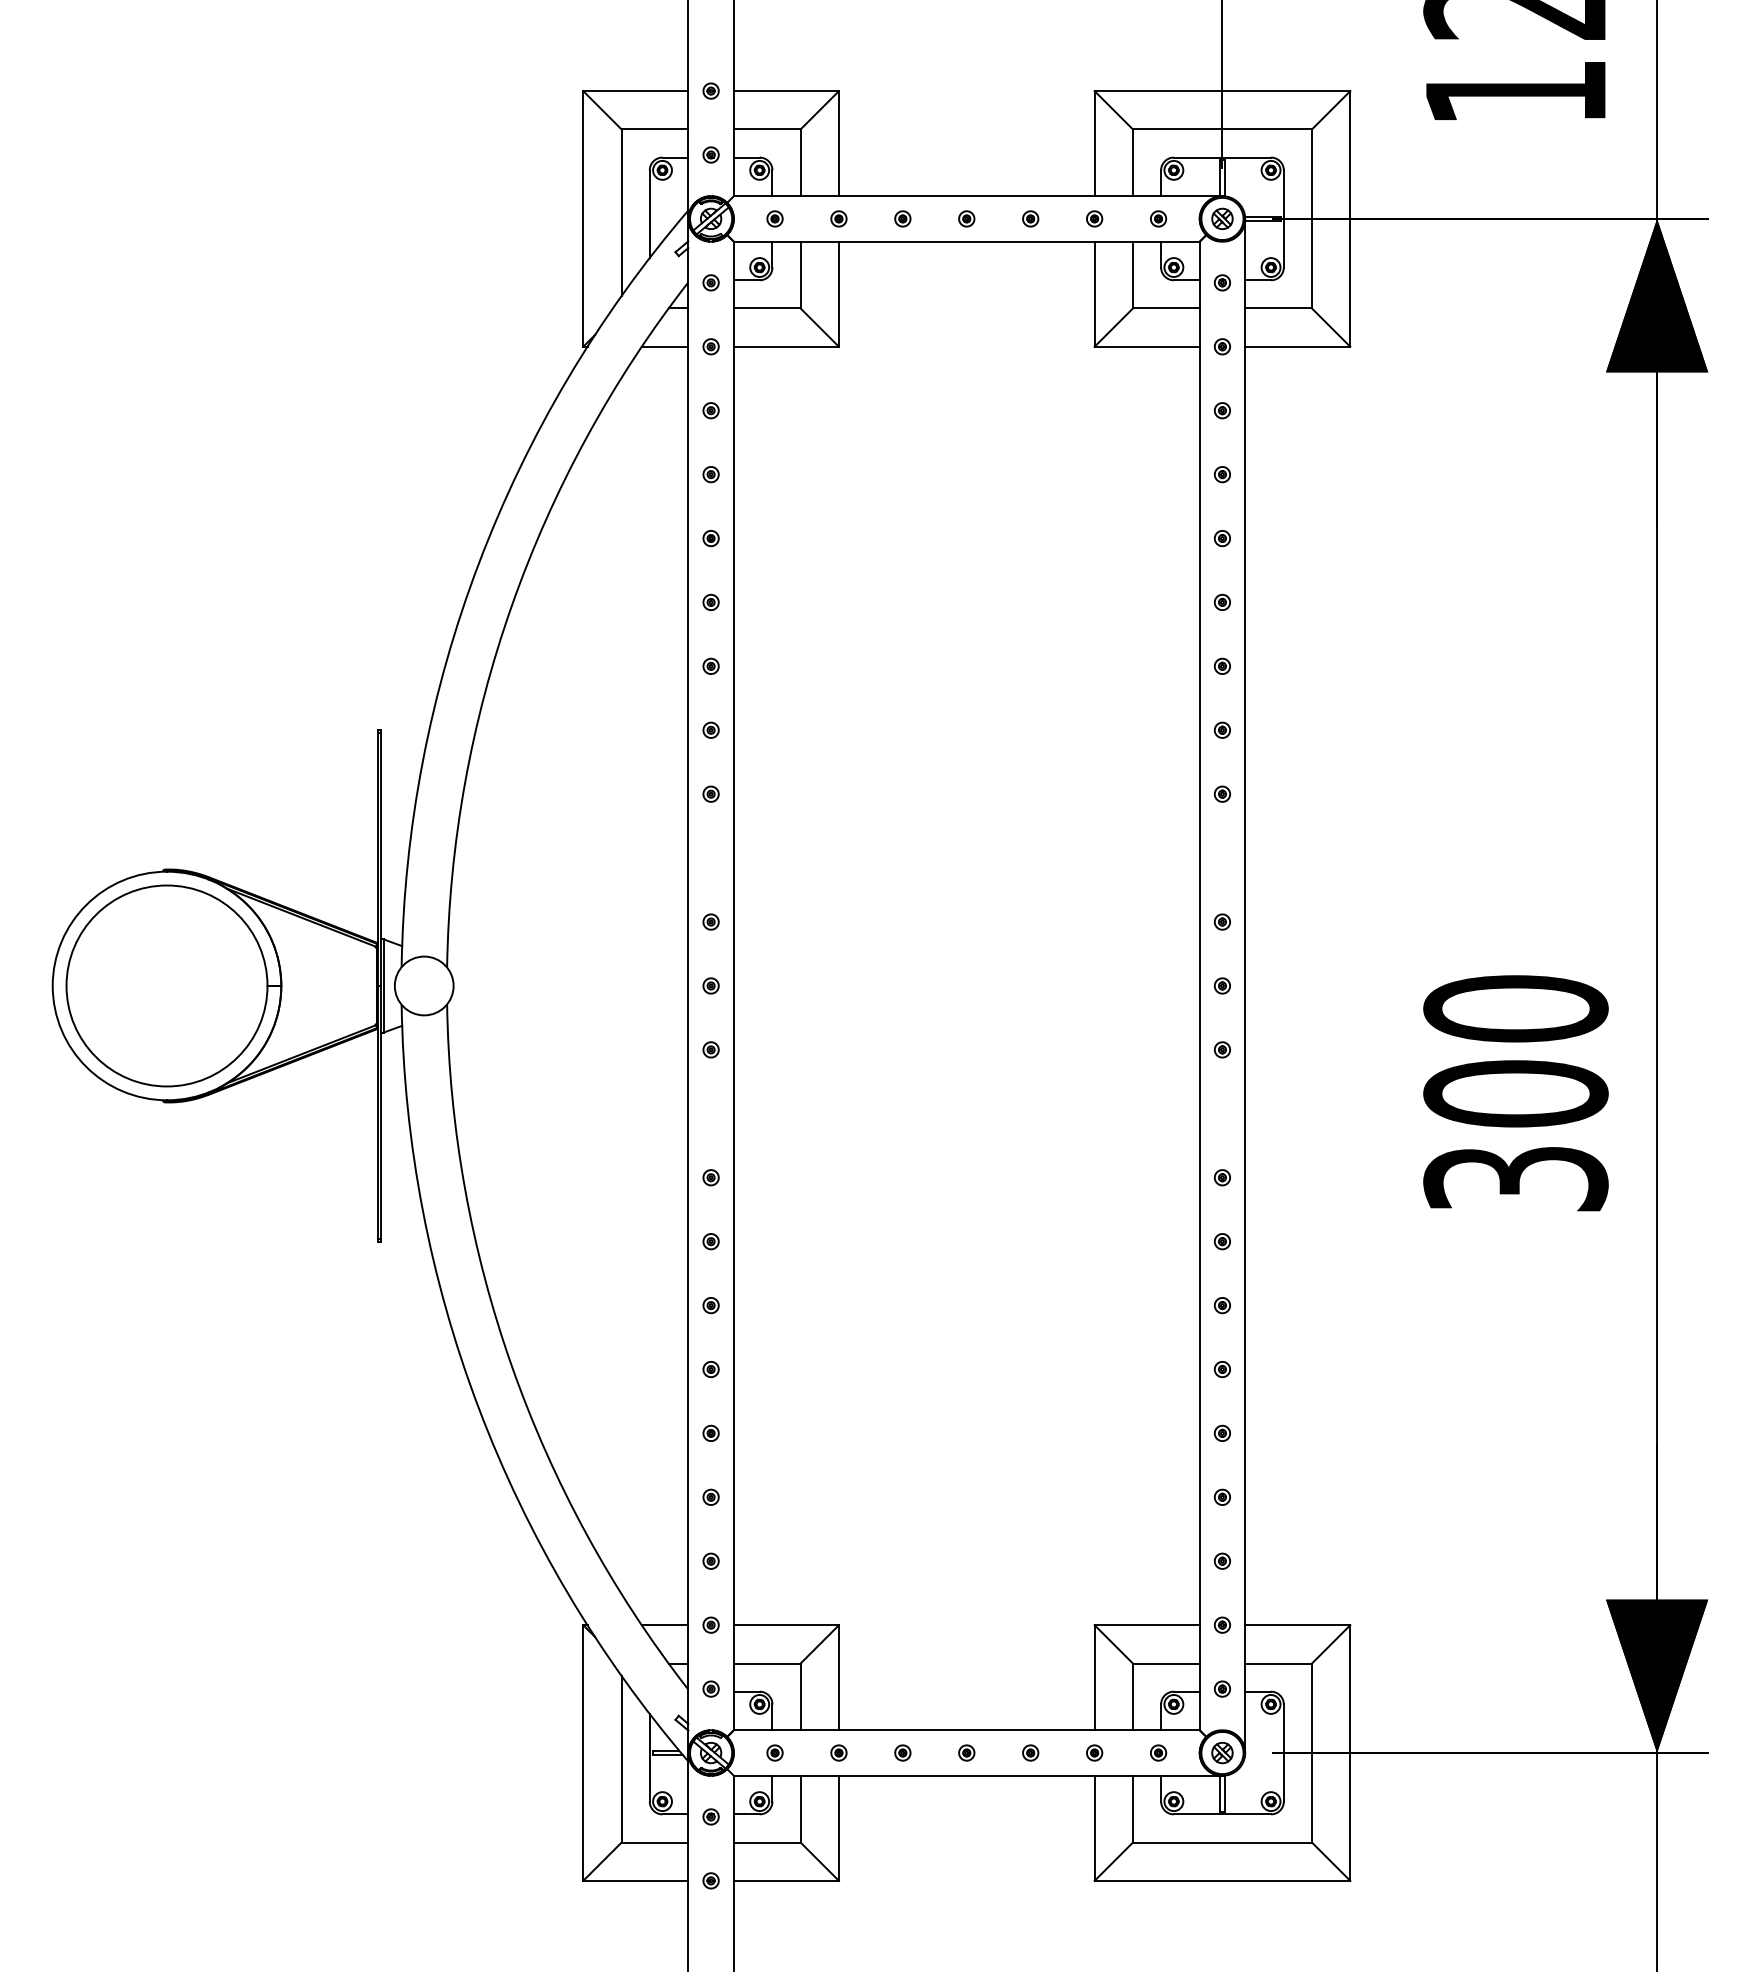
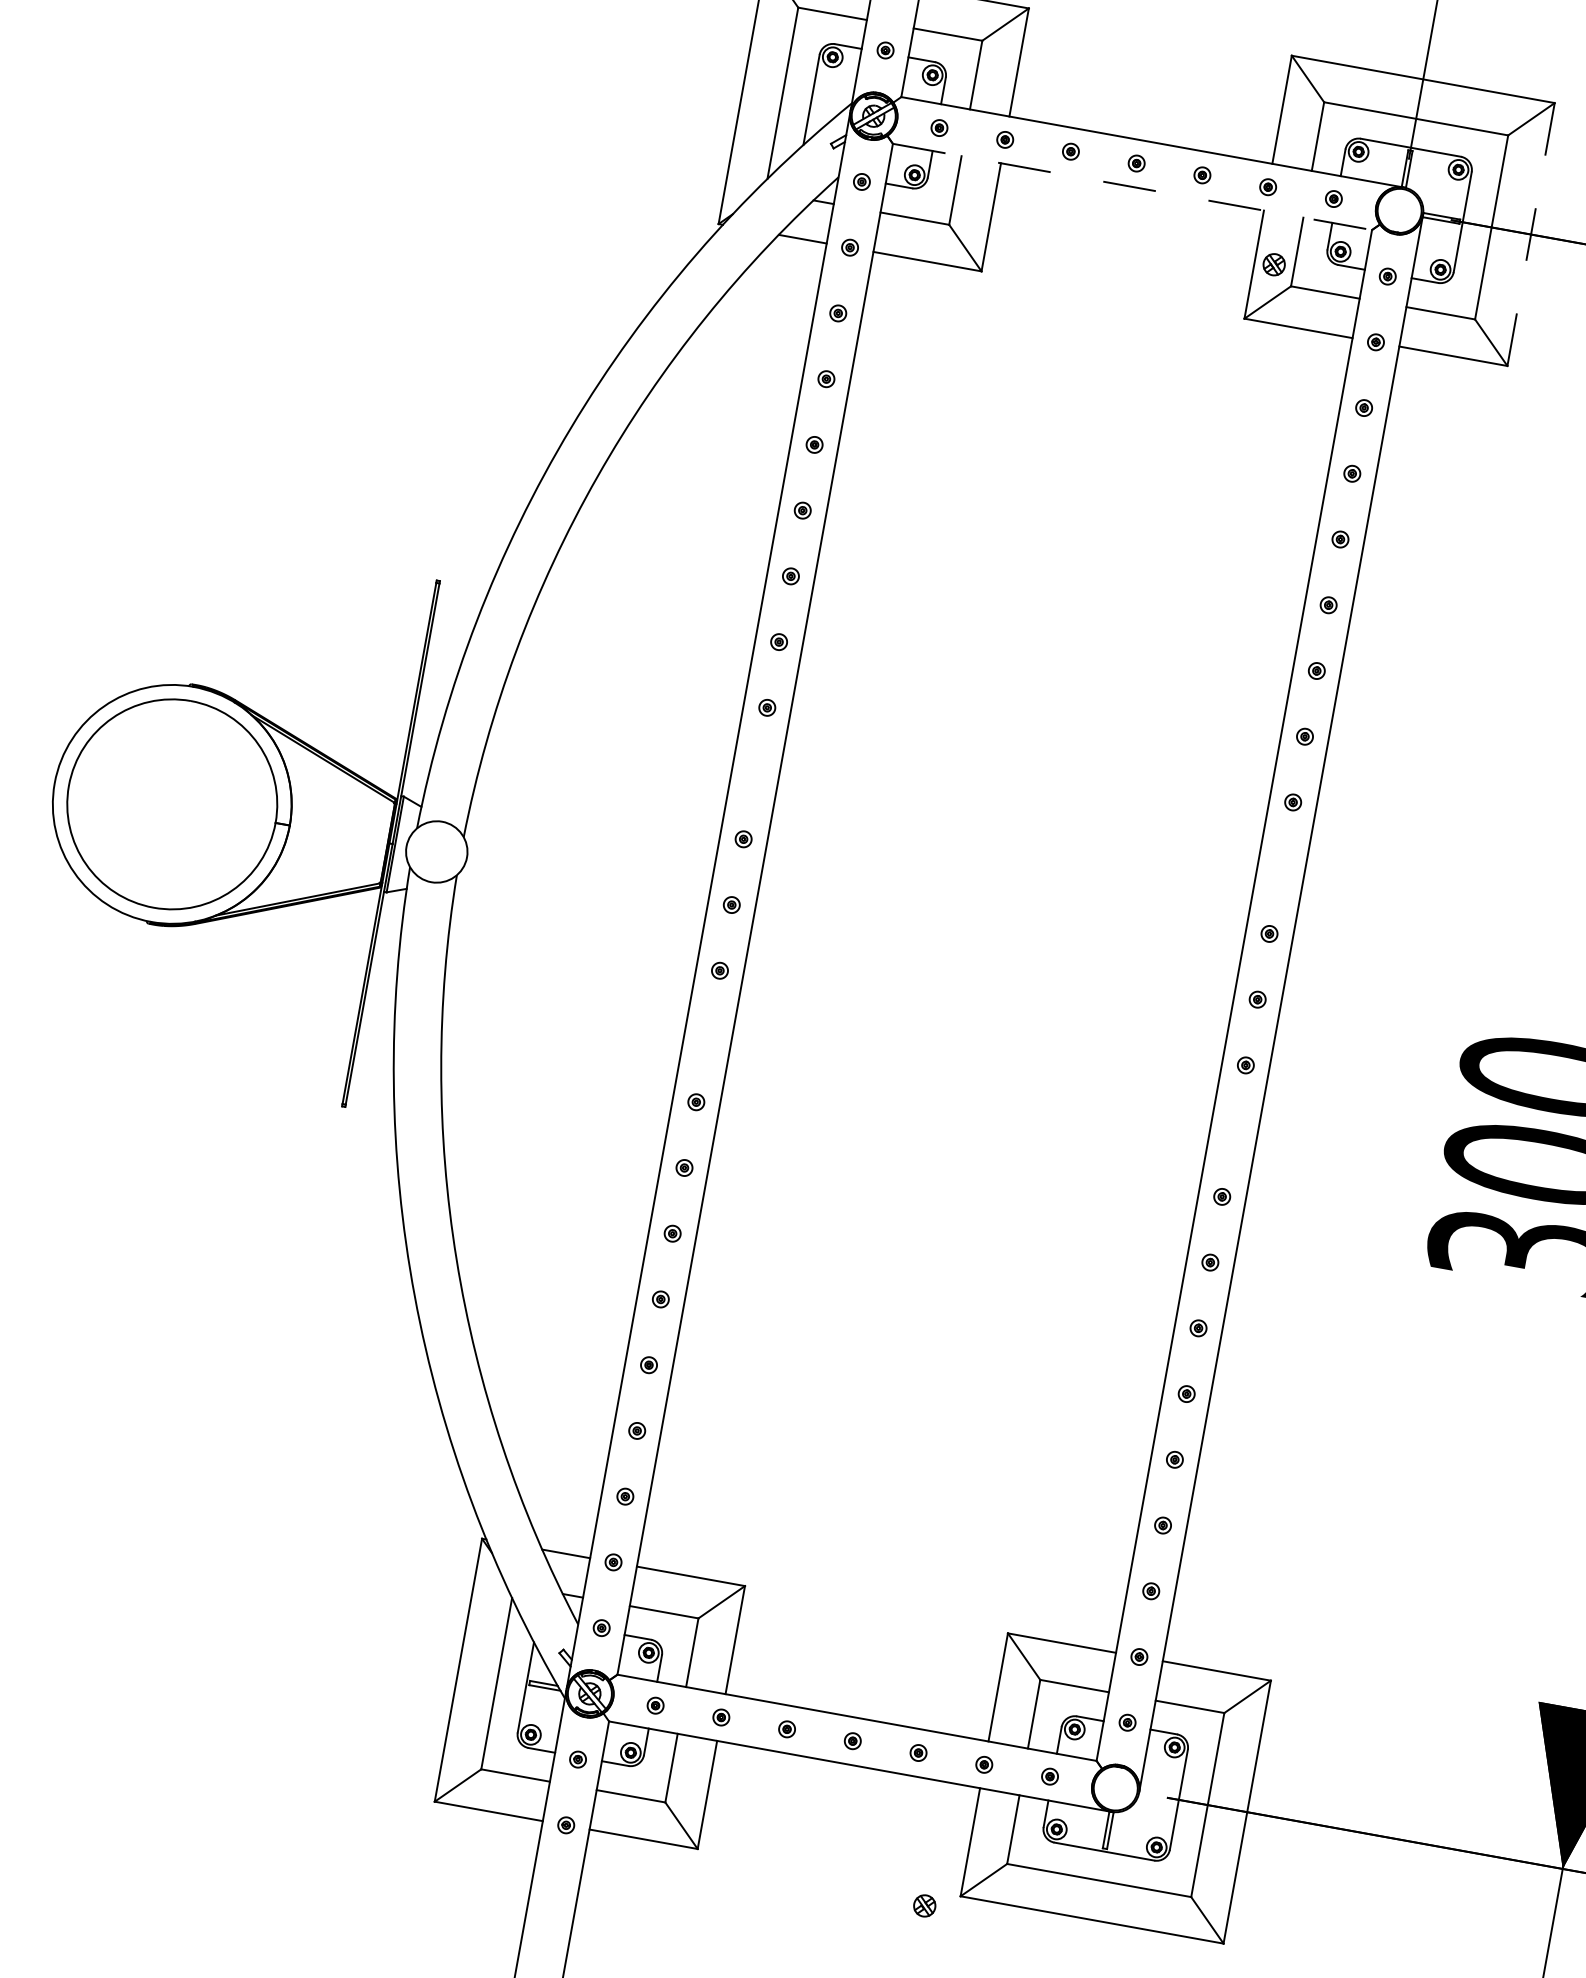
part: (1222, 218) -> (1274, 264), moved
line: (1350, 218) -> (1531, 234), solid -> dashed
line: (966, 241) -> (1132, 186), solid -> dashed
part: (1222, 1752) -> (924, 1905), moved

